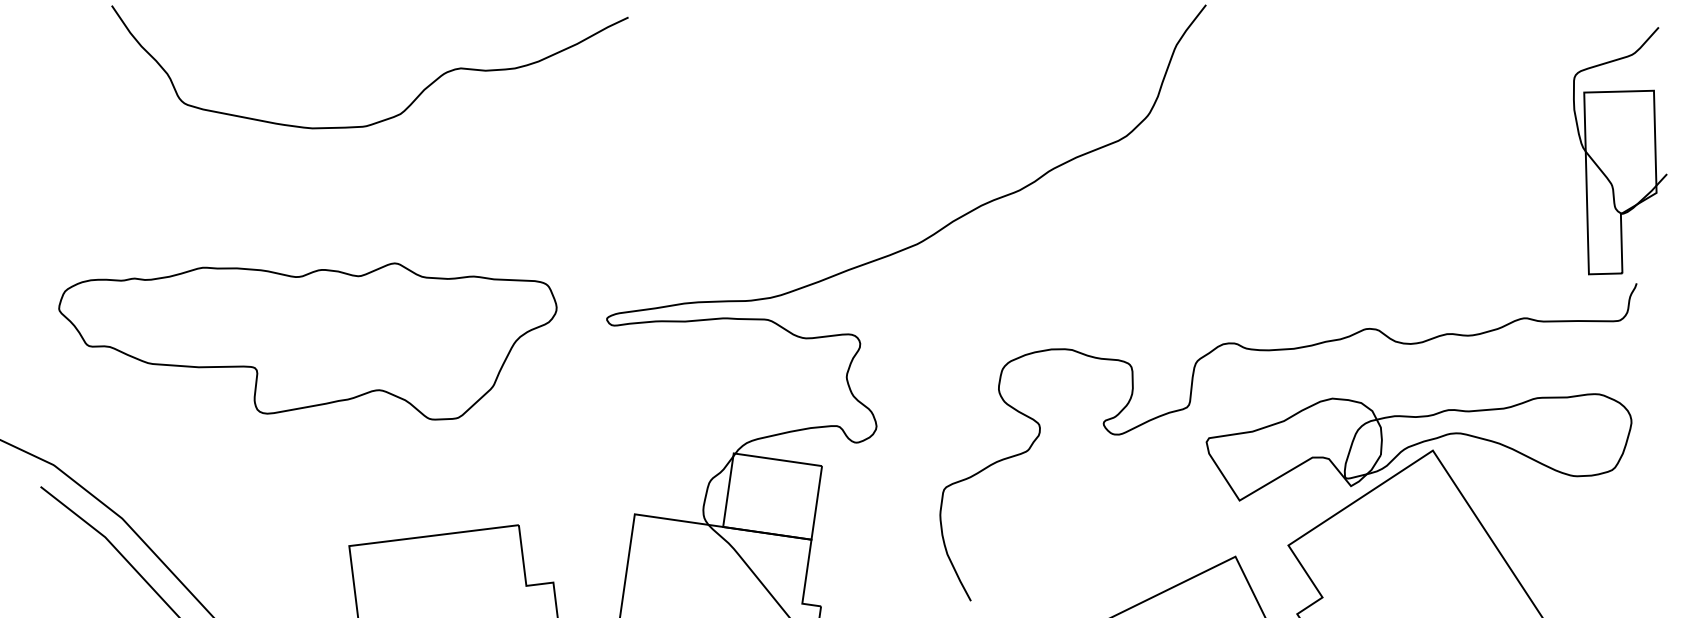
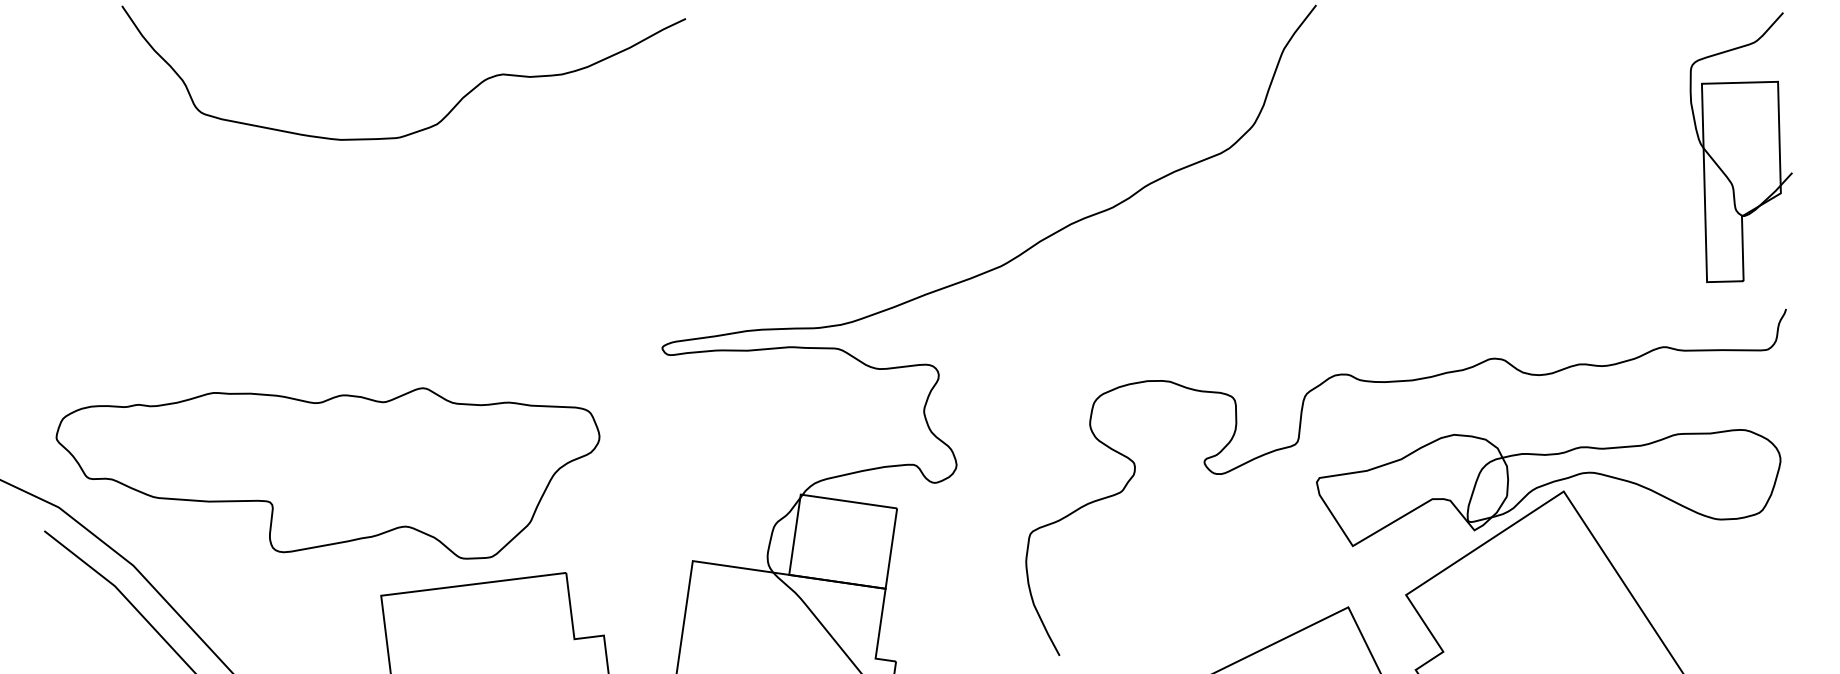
part: (1619, 150) -> (1740, 147), moved
part: (307, 341) -> (327, 473), moved

